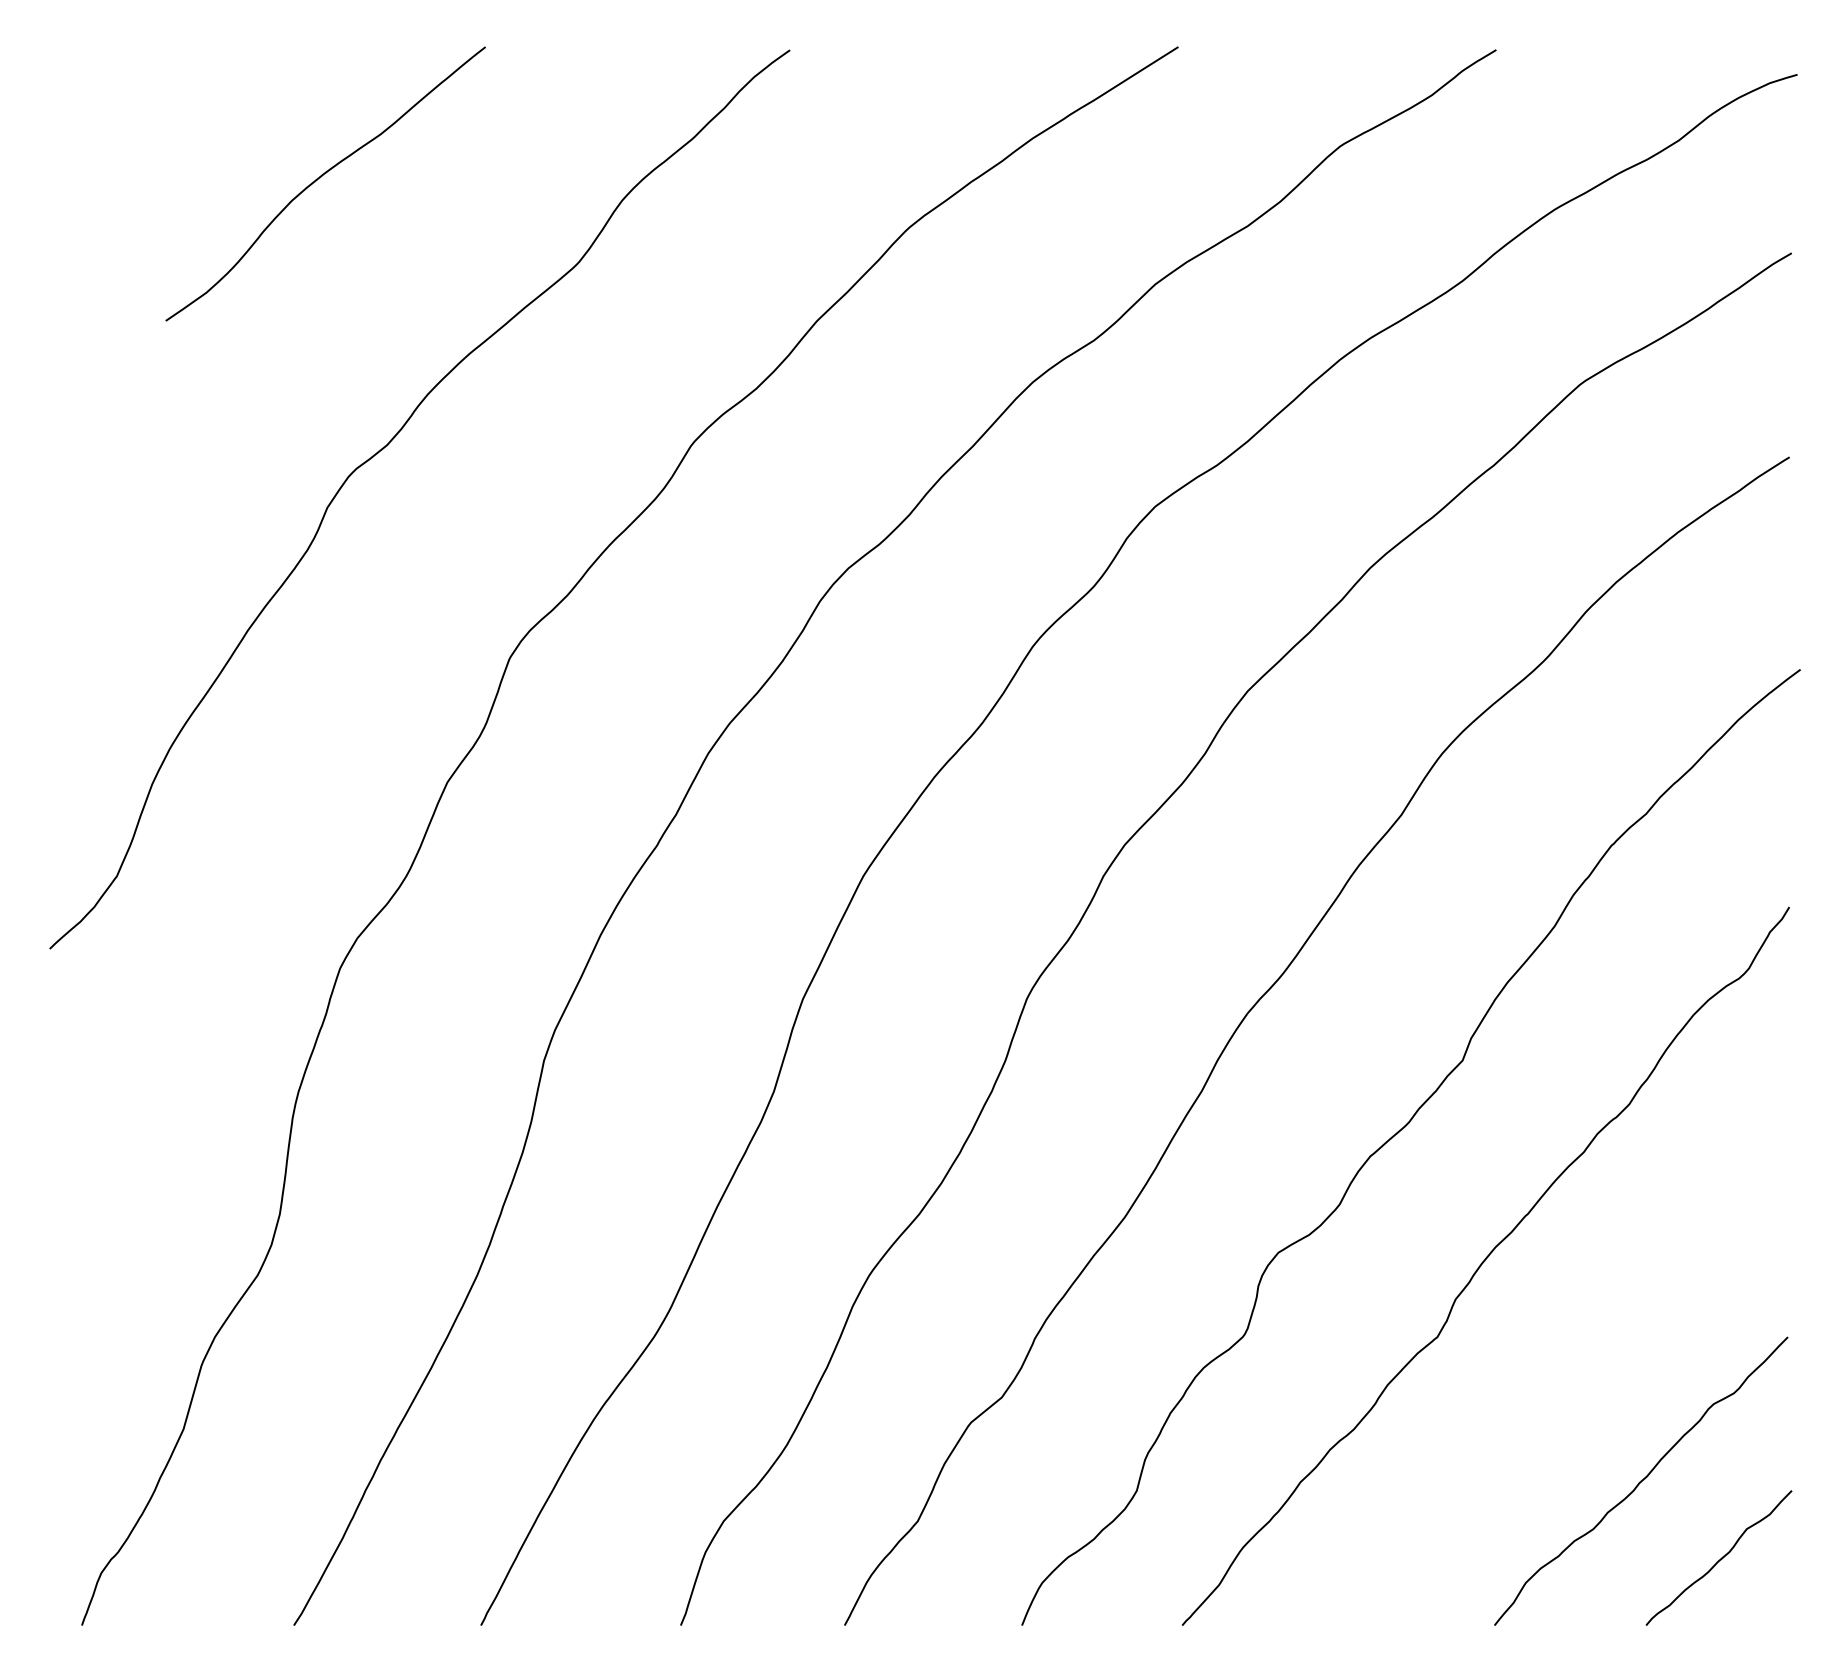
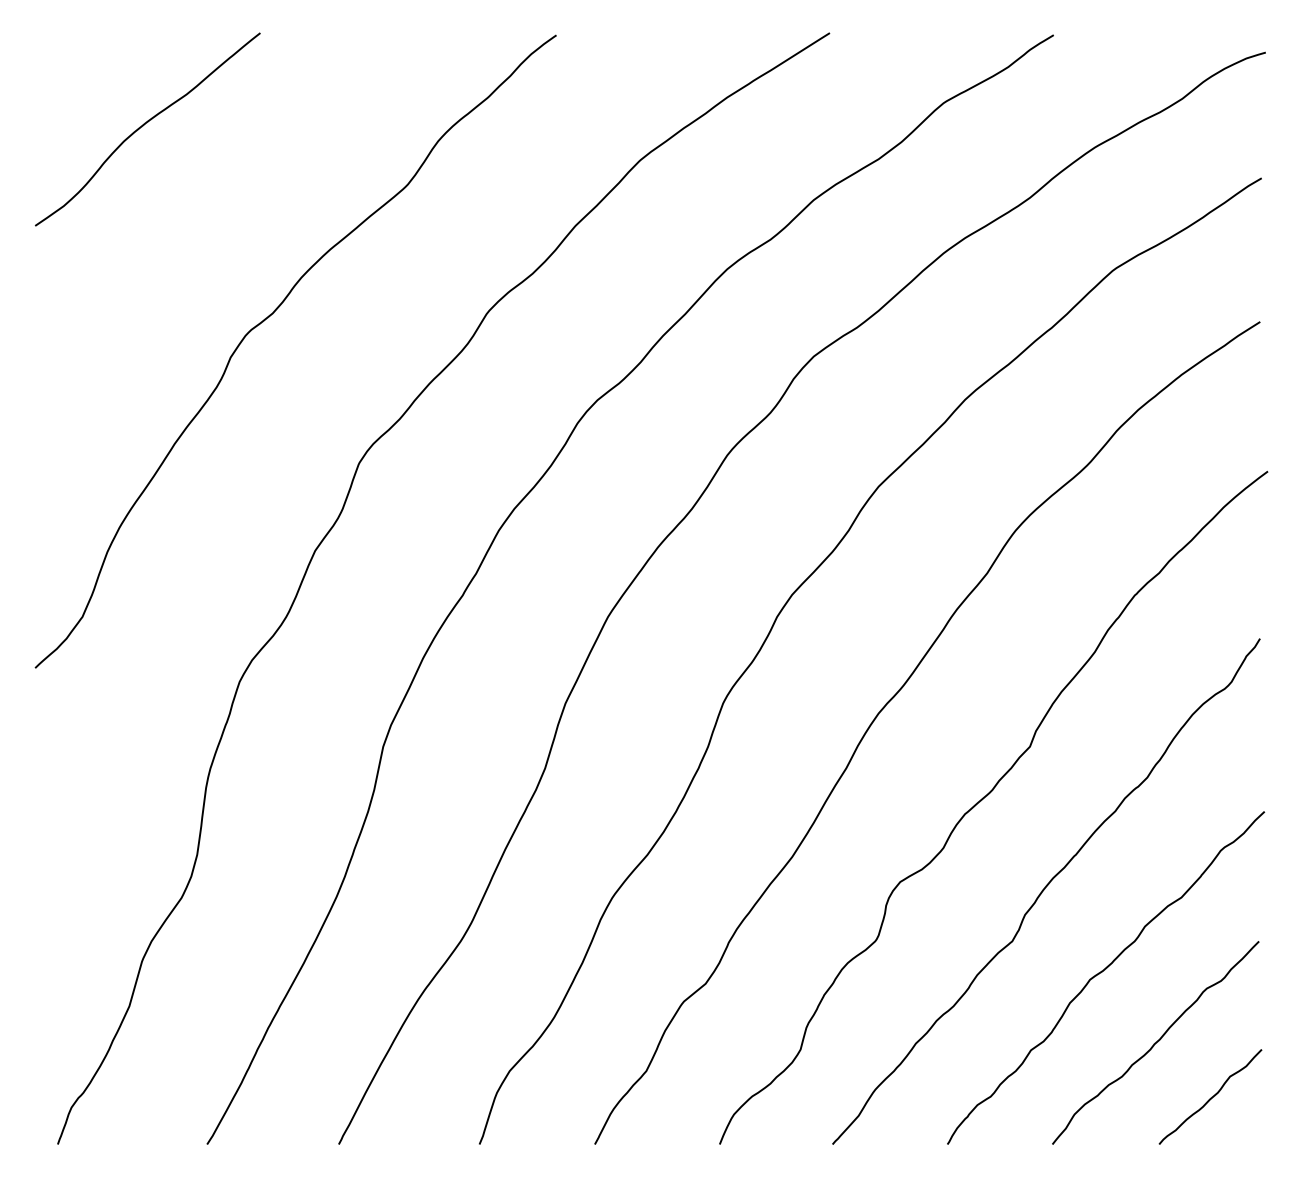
curve: (320, 178) -> (144, 125), moved
curve: (1564, 1381) -> (1101, 972), added

